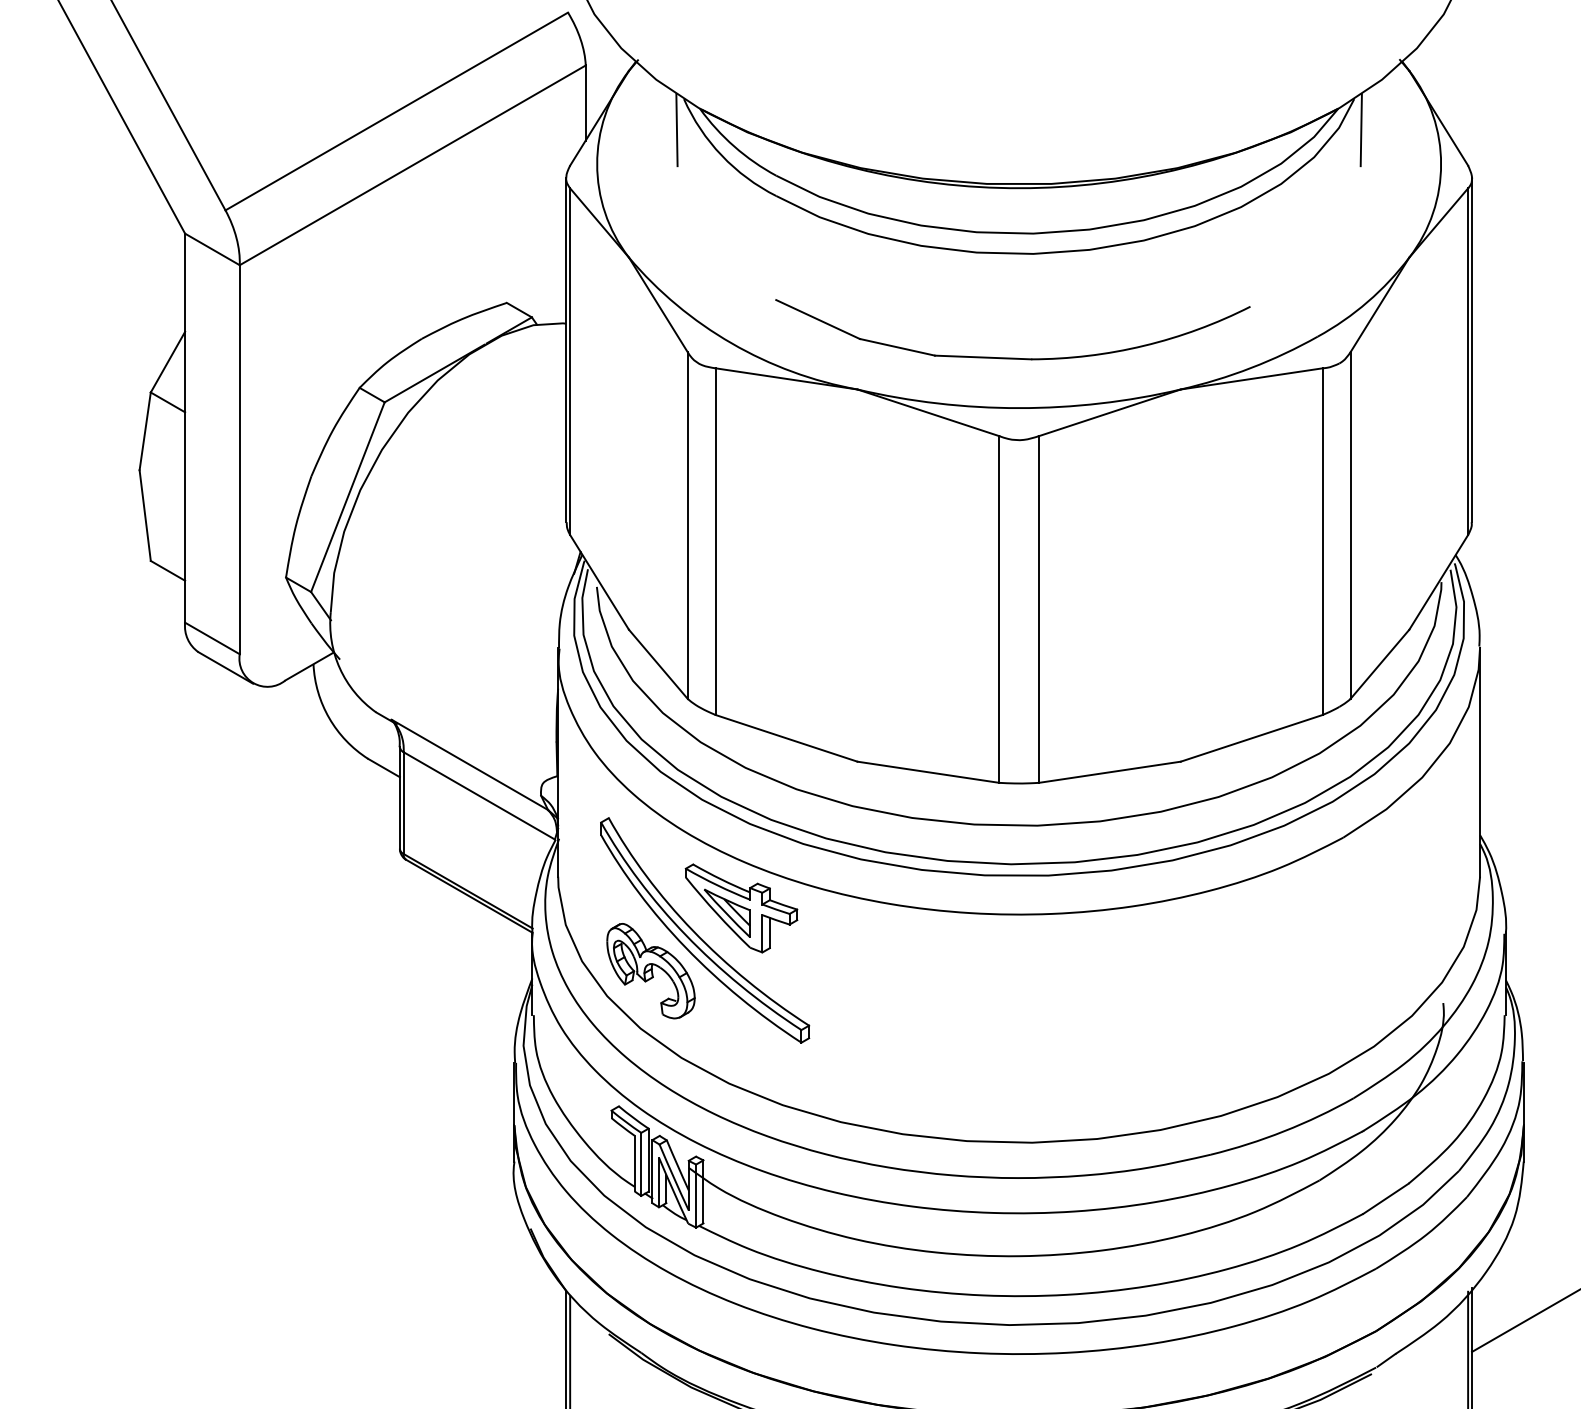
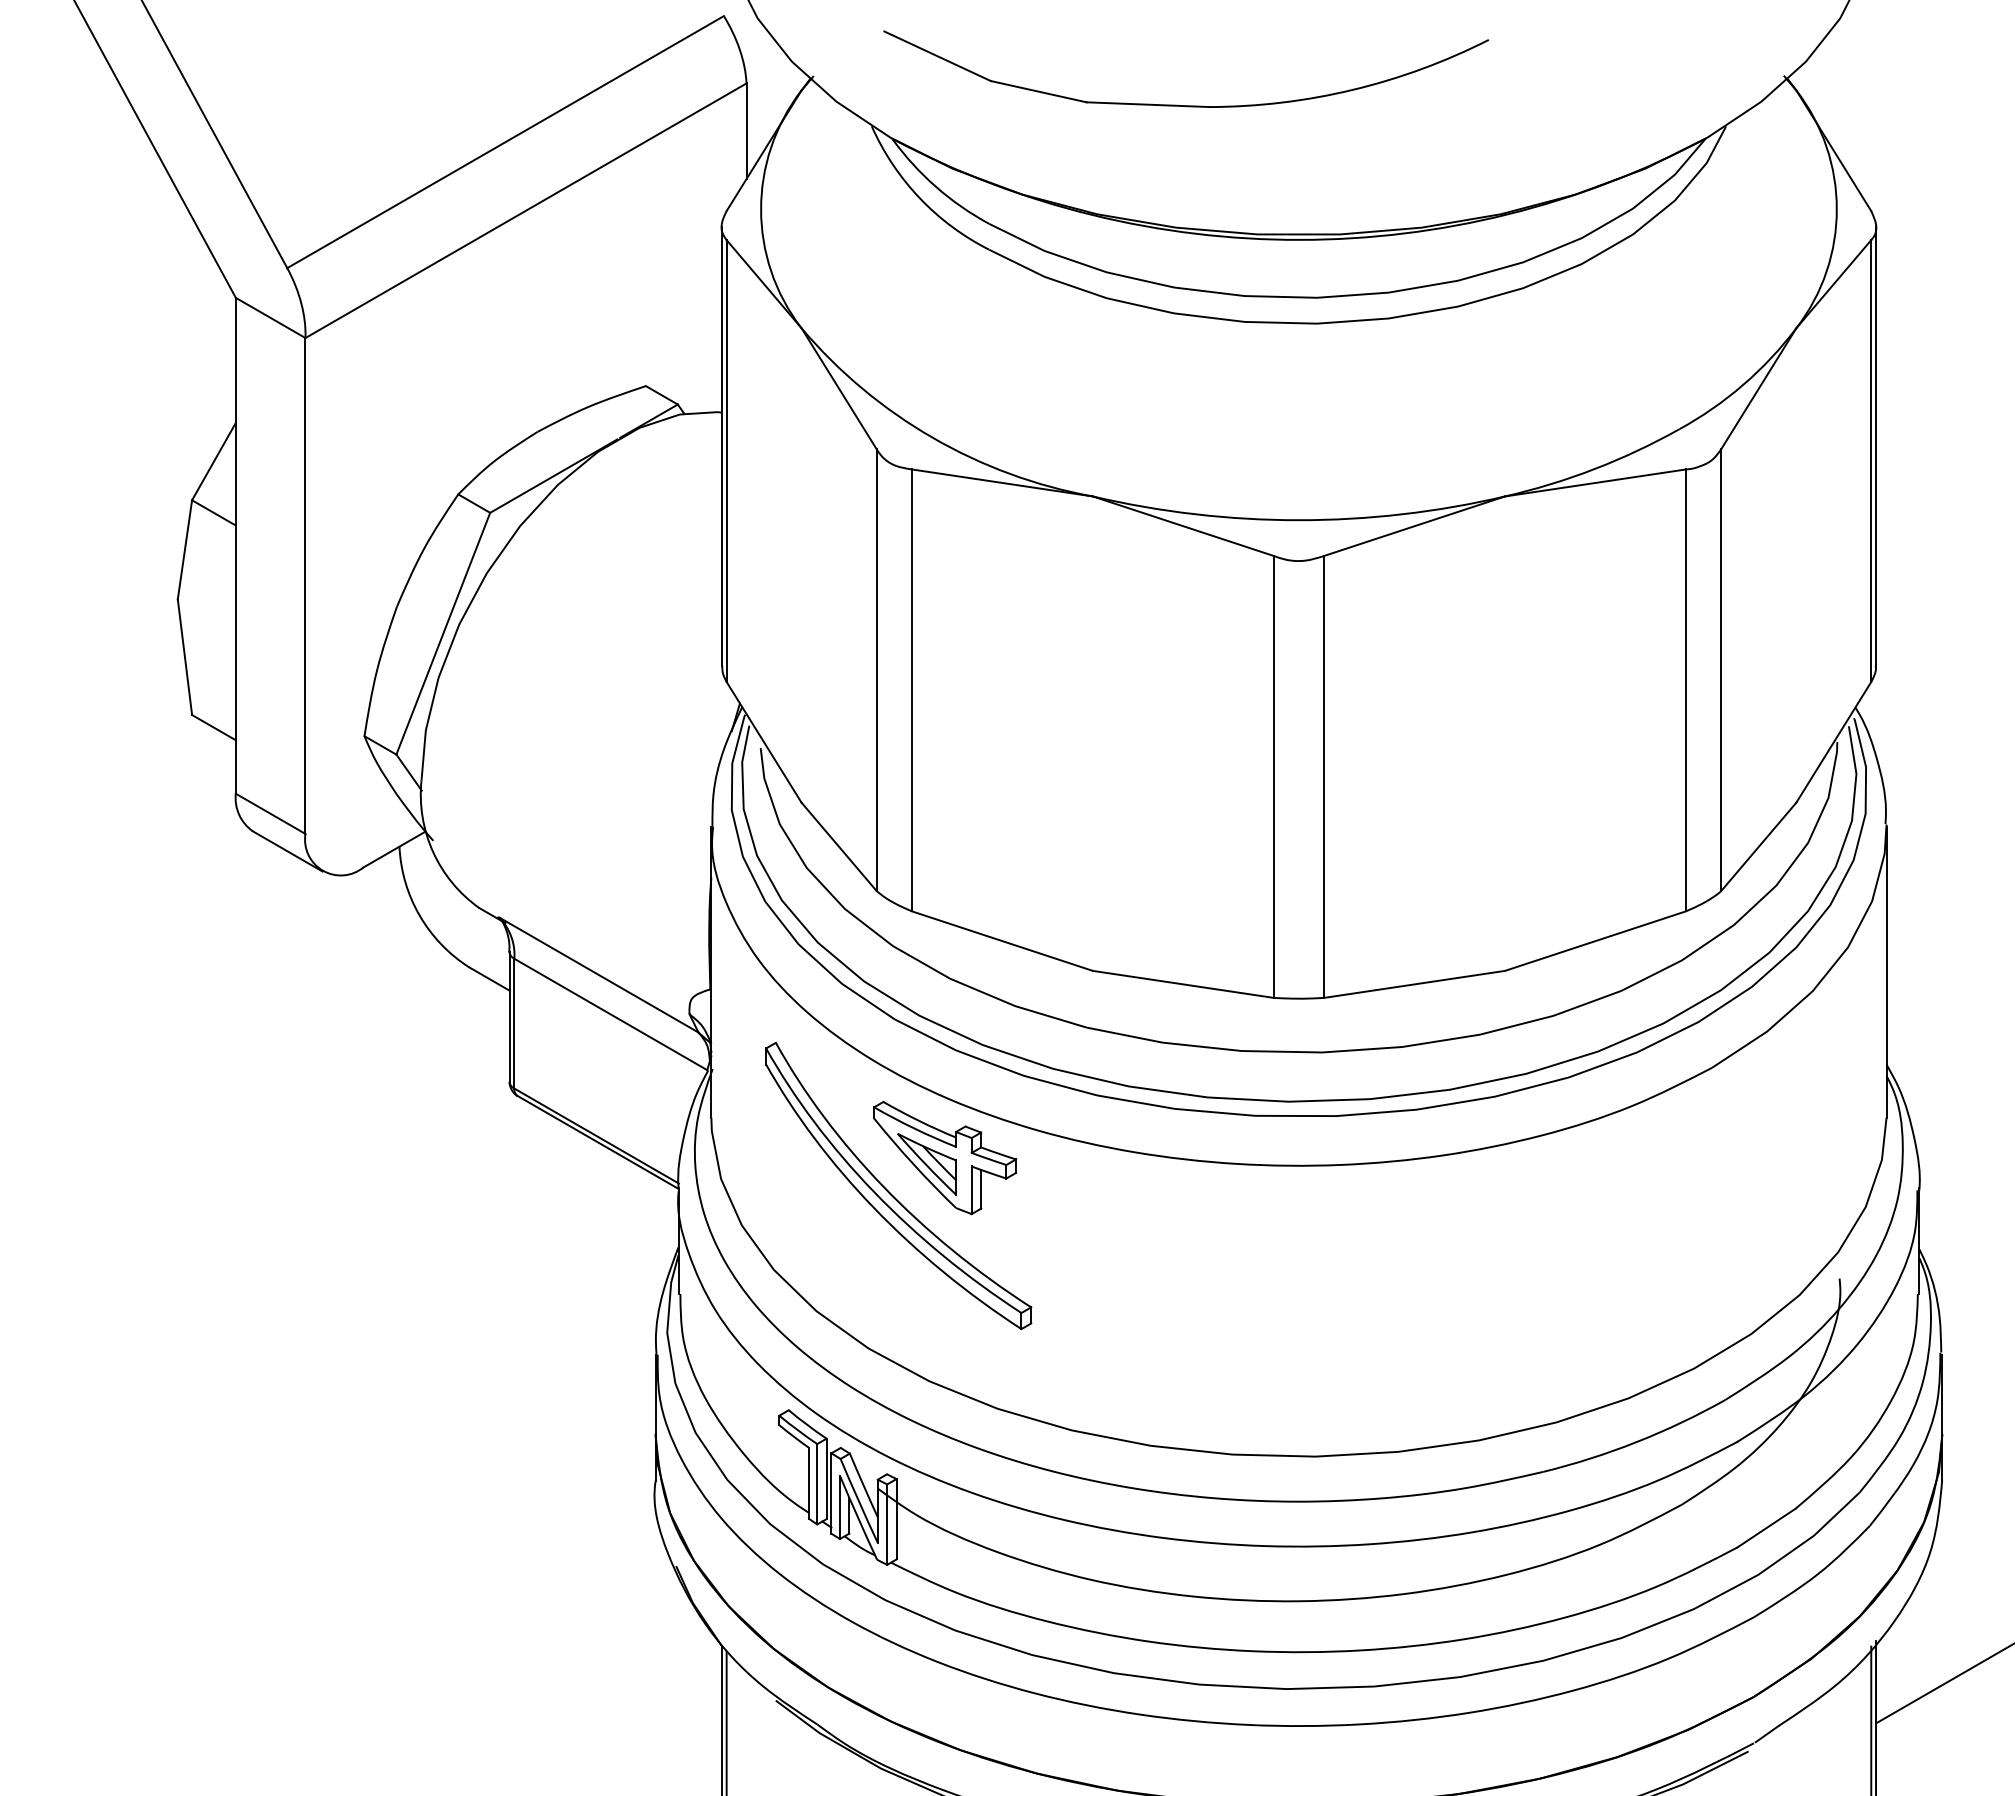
line: (676, 129) -> (862, 165), removed
line: (1360, 129) -> (1734, 165), removed
part: (1006, 357) -> (1177, 104), moved
part: (650, 970) -> (829, 1237), removed

